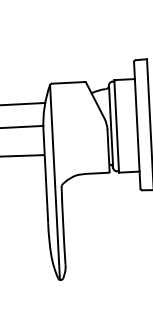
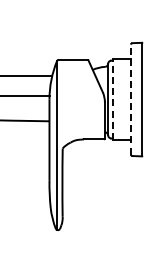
line: (136, 125) -> (130, 99), solid -> dashed
line: (117, 126) -> (113, 99), solid -> dashed

